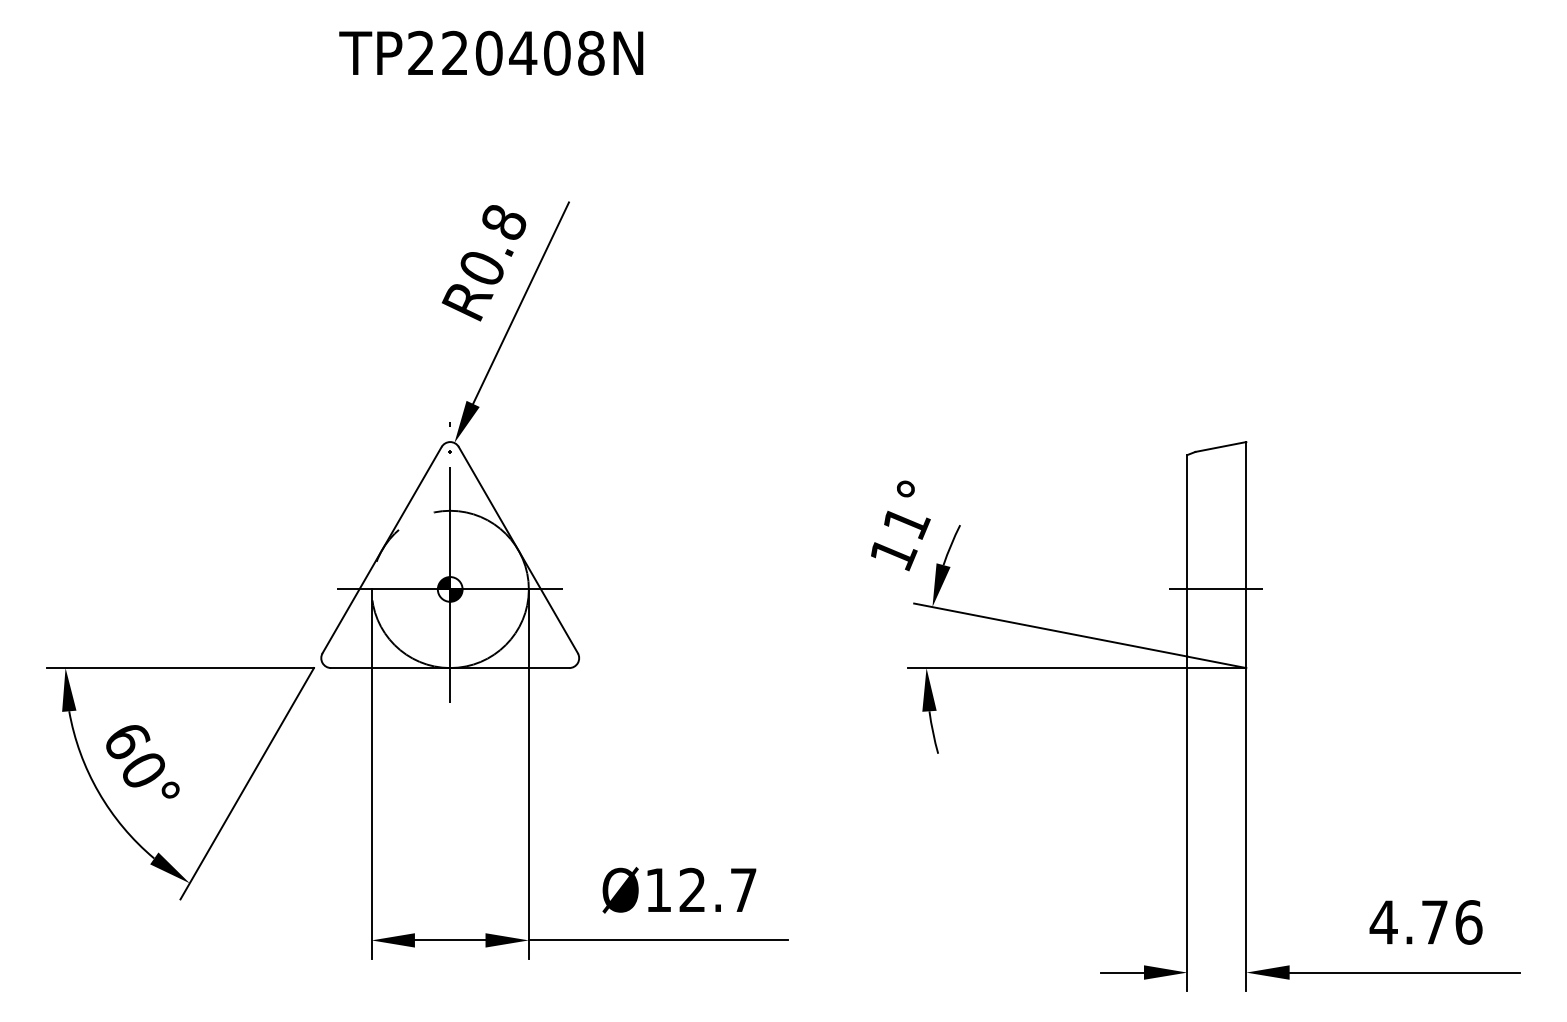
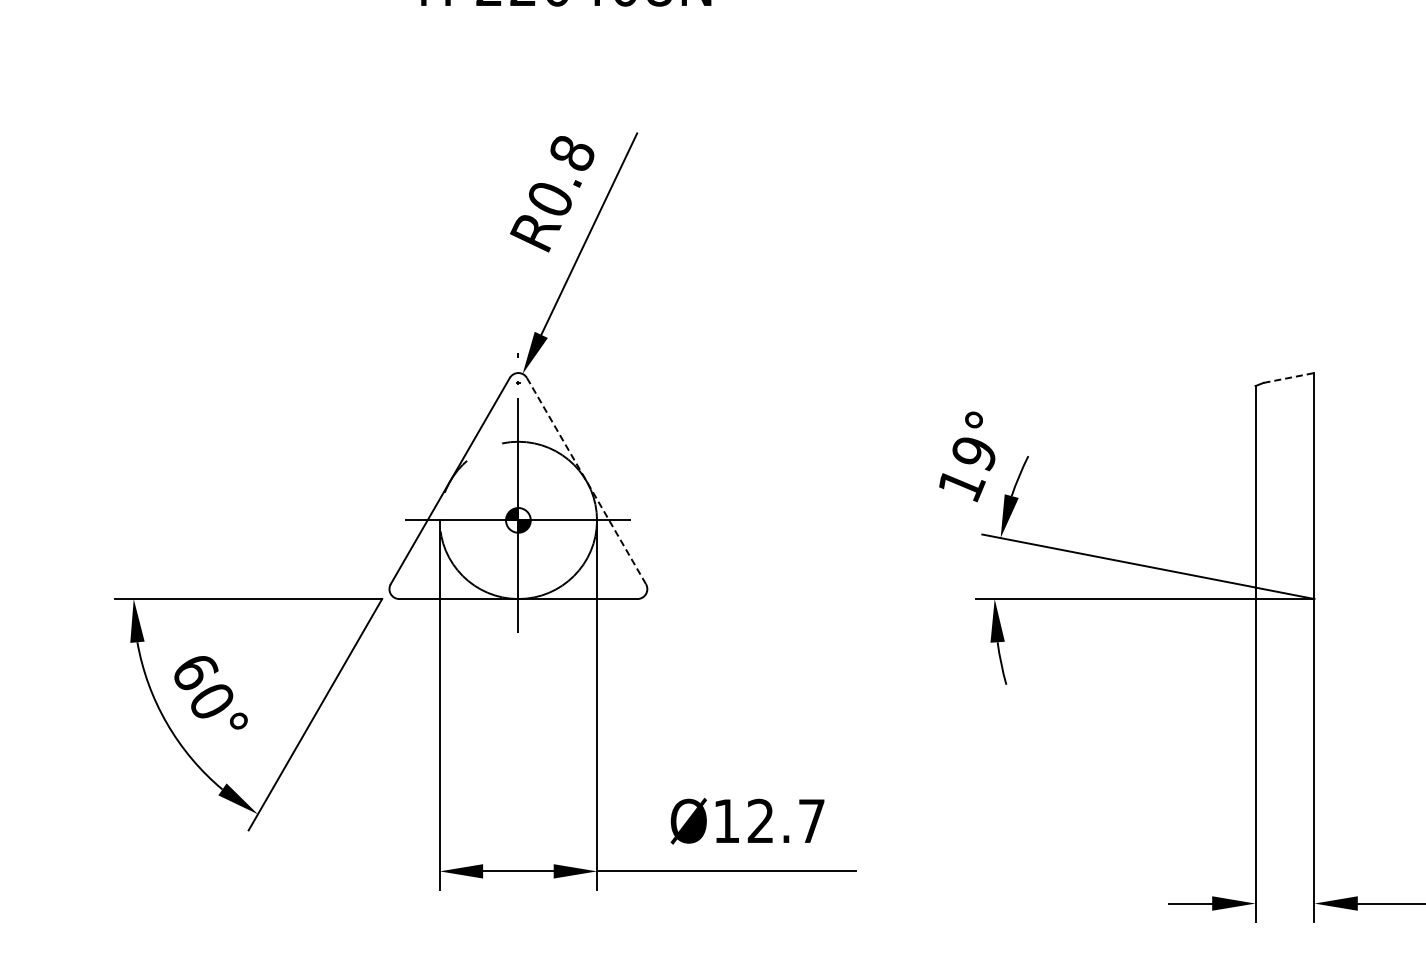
line: (1220, 447) -> (1288, 378), solid -> dashed
text: (907, 523) -> (975, 454), 11° -> 19°
line: (518, 550) -> (586, 481), solid -> dashed
line: (1215, 589) -> (1283, 520), removed

